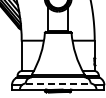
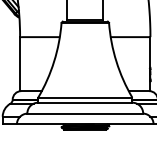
line: (58, 83) -> (85, 113), dashed -> solid

